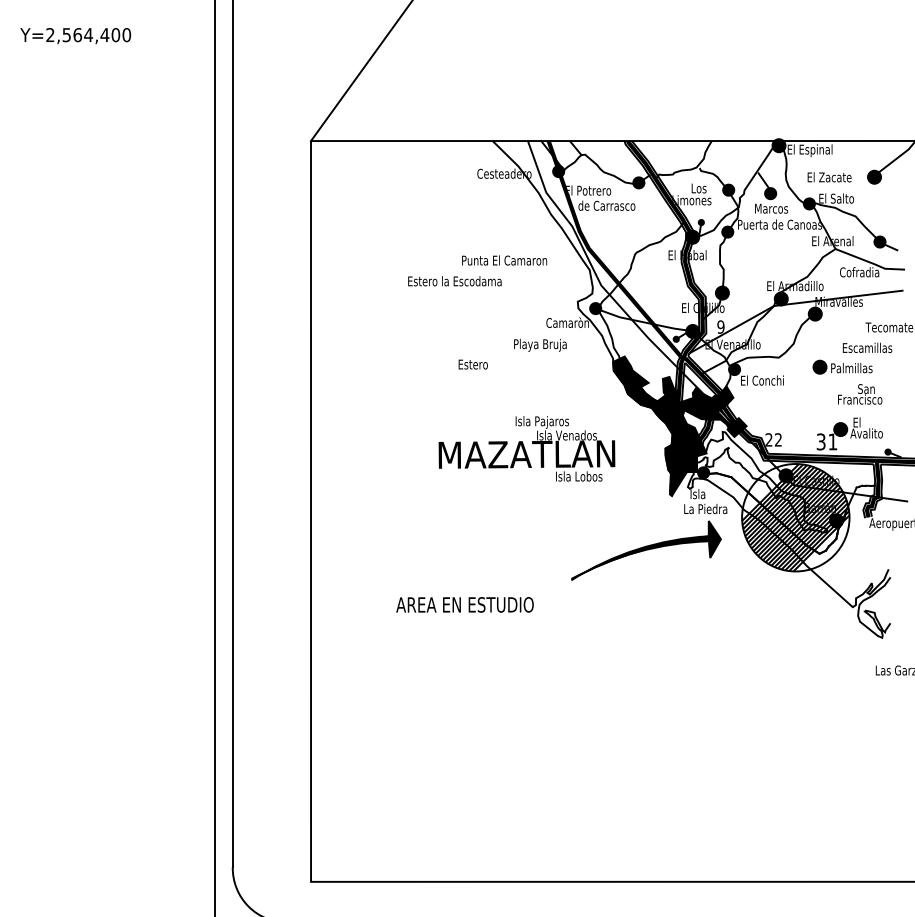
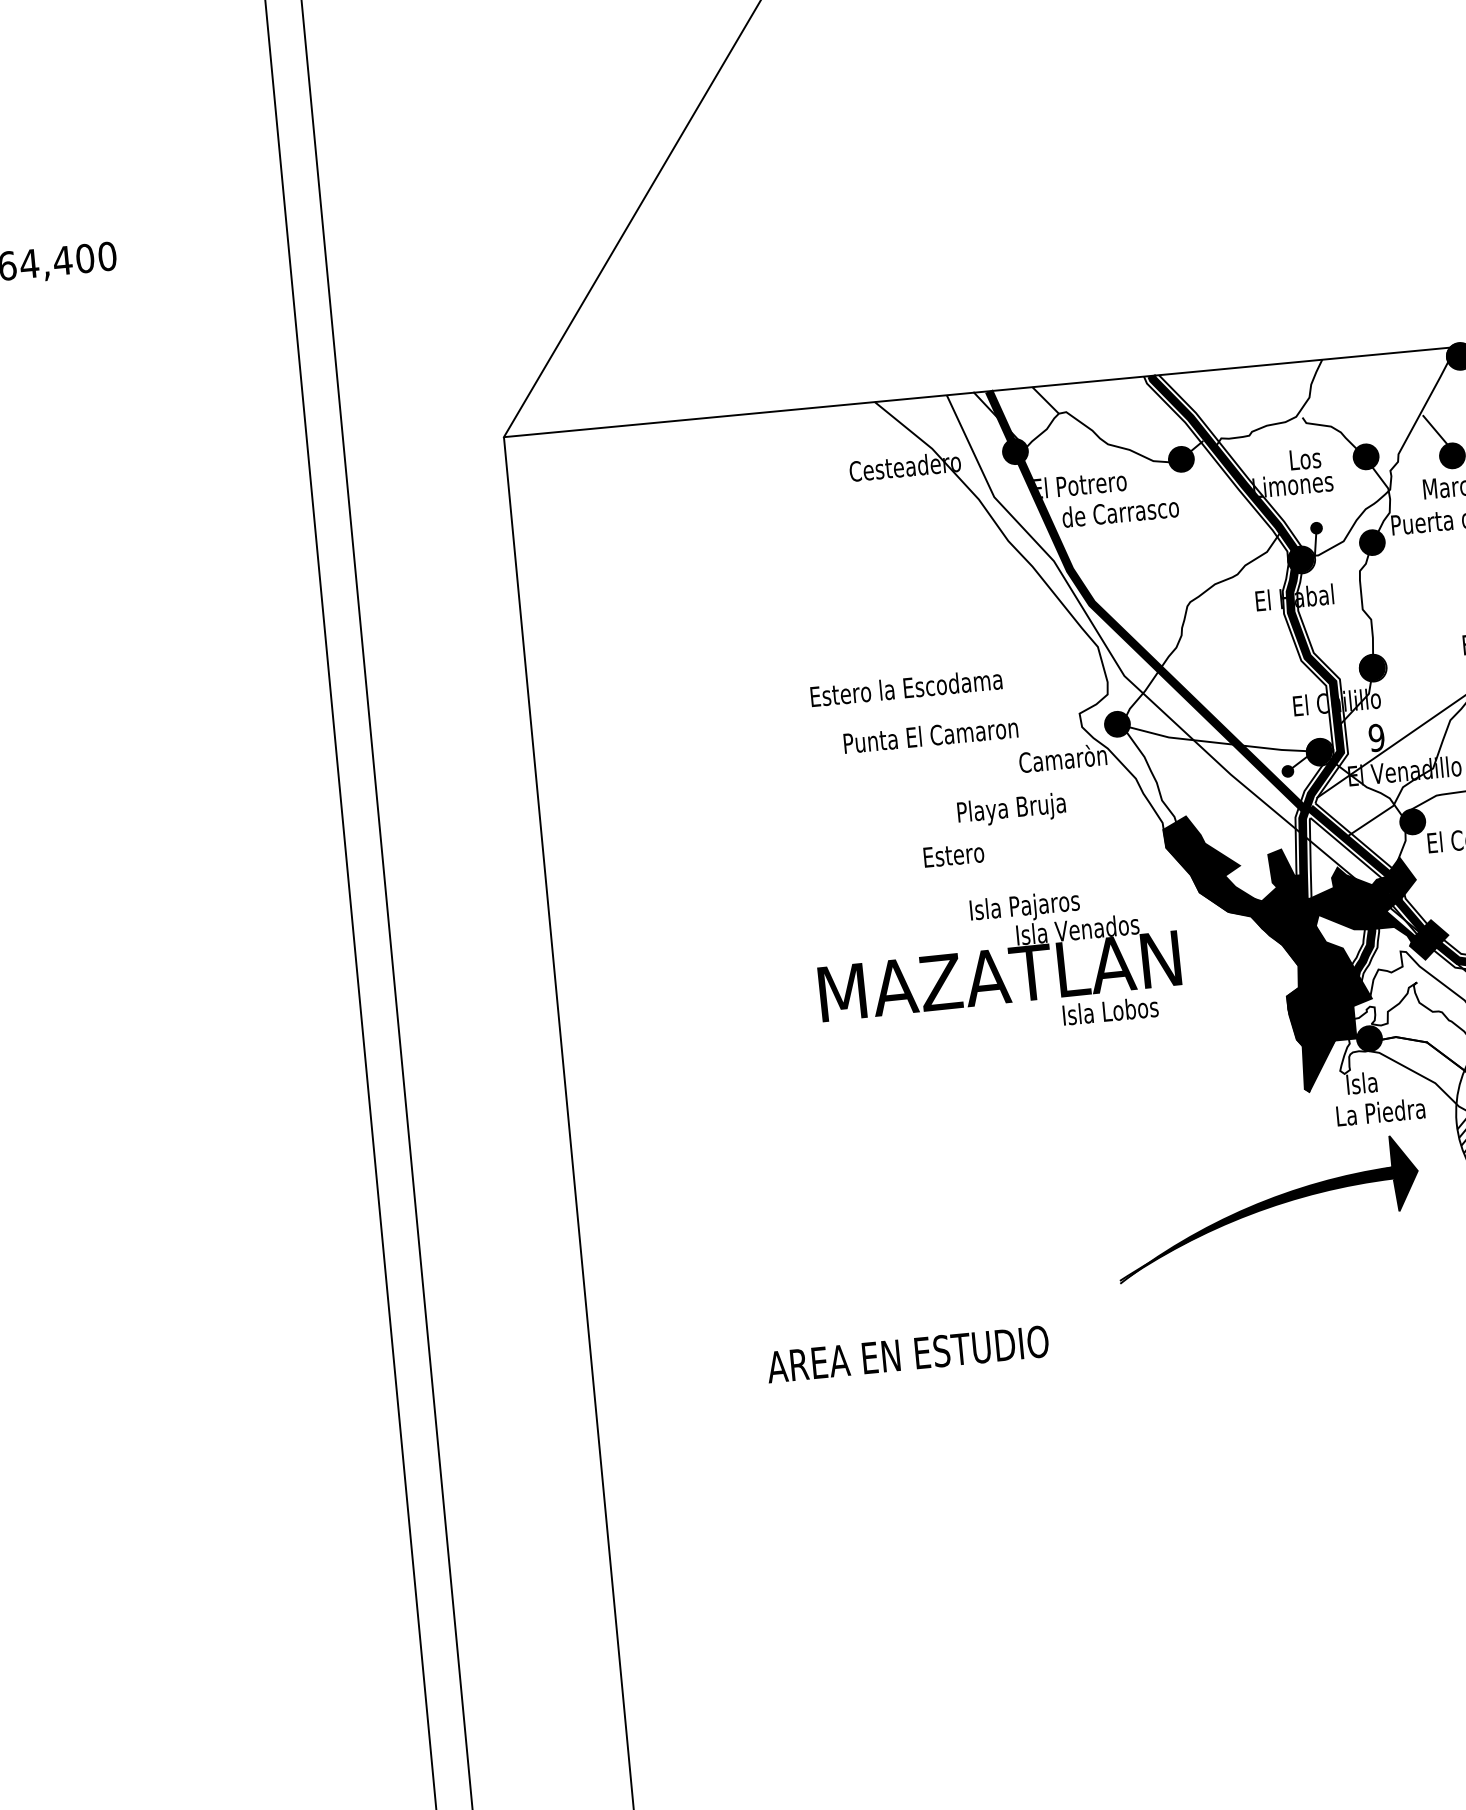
text: (504, 260) -> (930, 735), moved
text: (454, 281) -> (905, 688), moved
text: (472, 364) -> (952, 855), moved
text: (526, 448) -> (997, 964), moved

